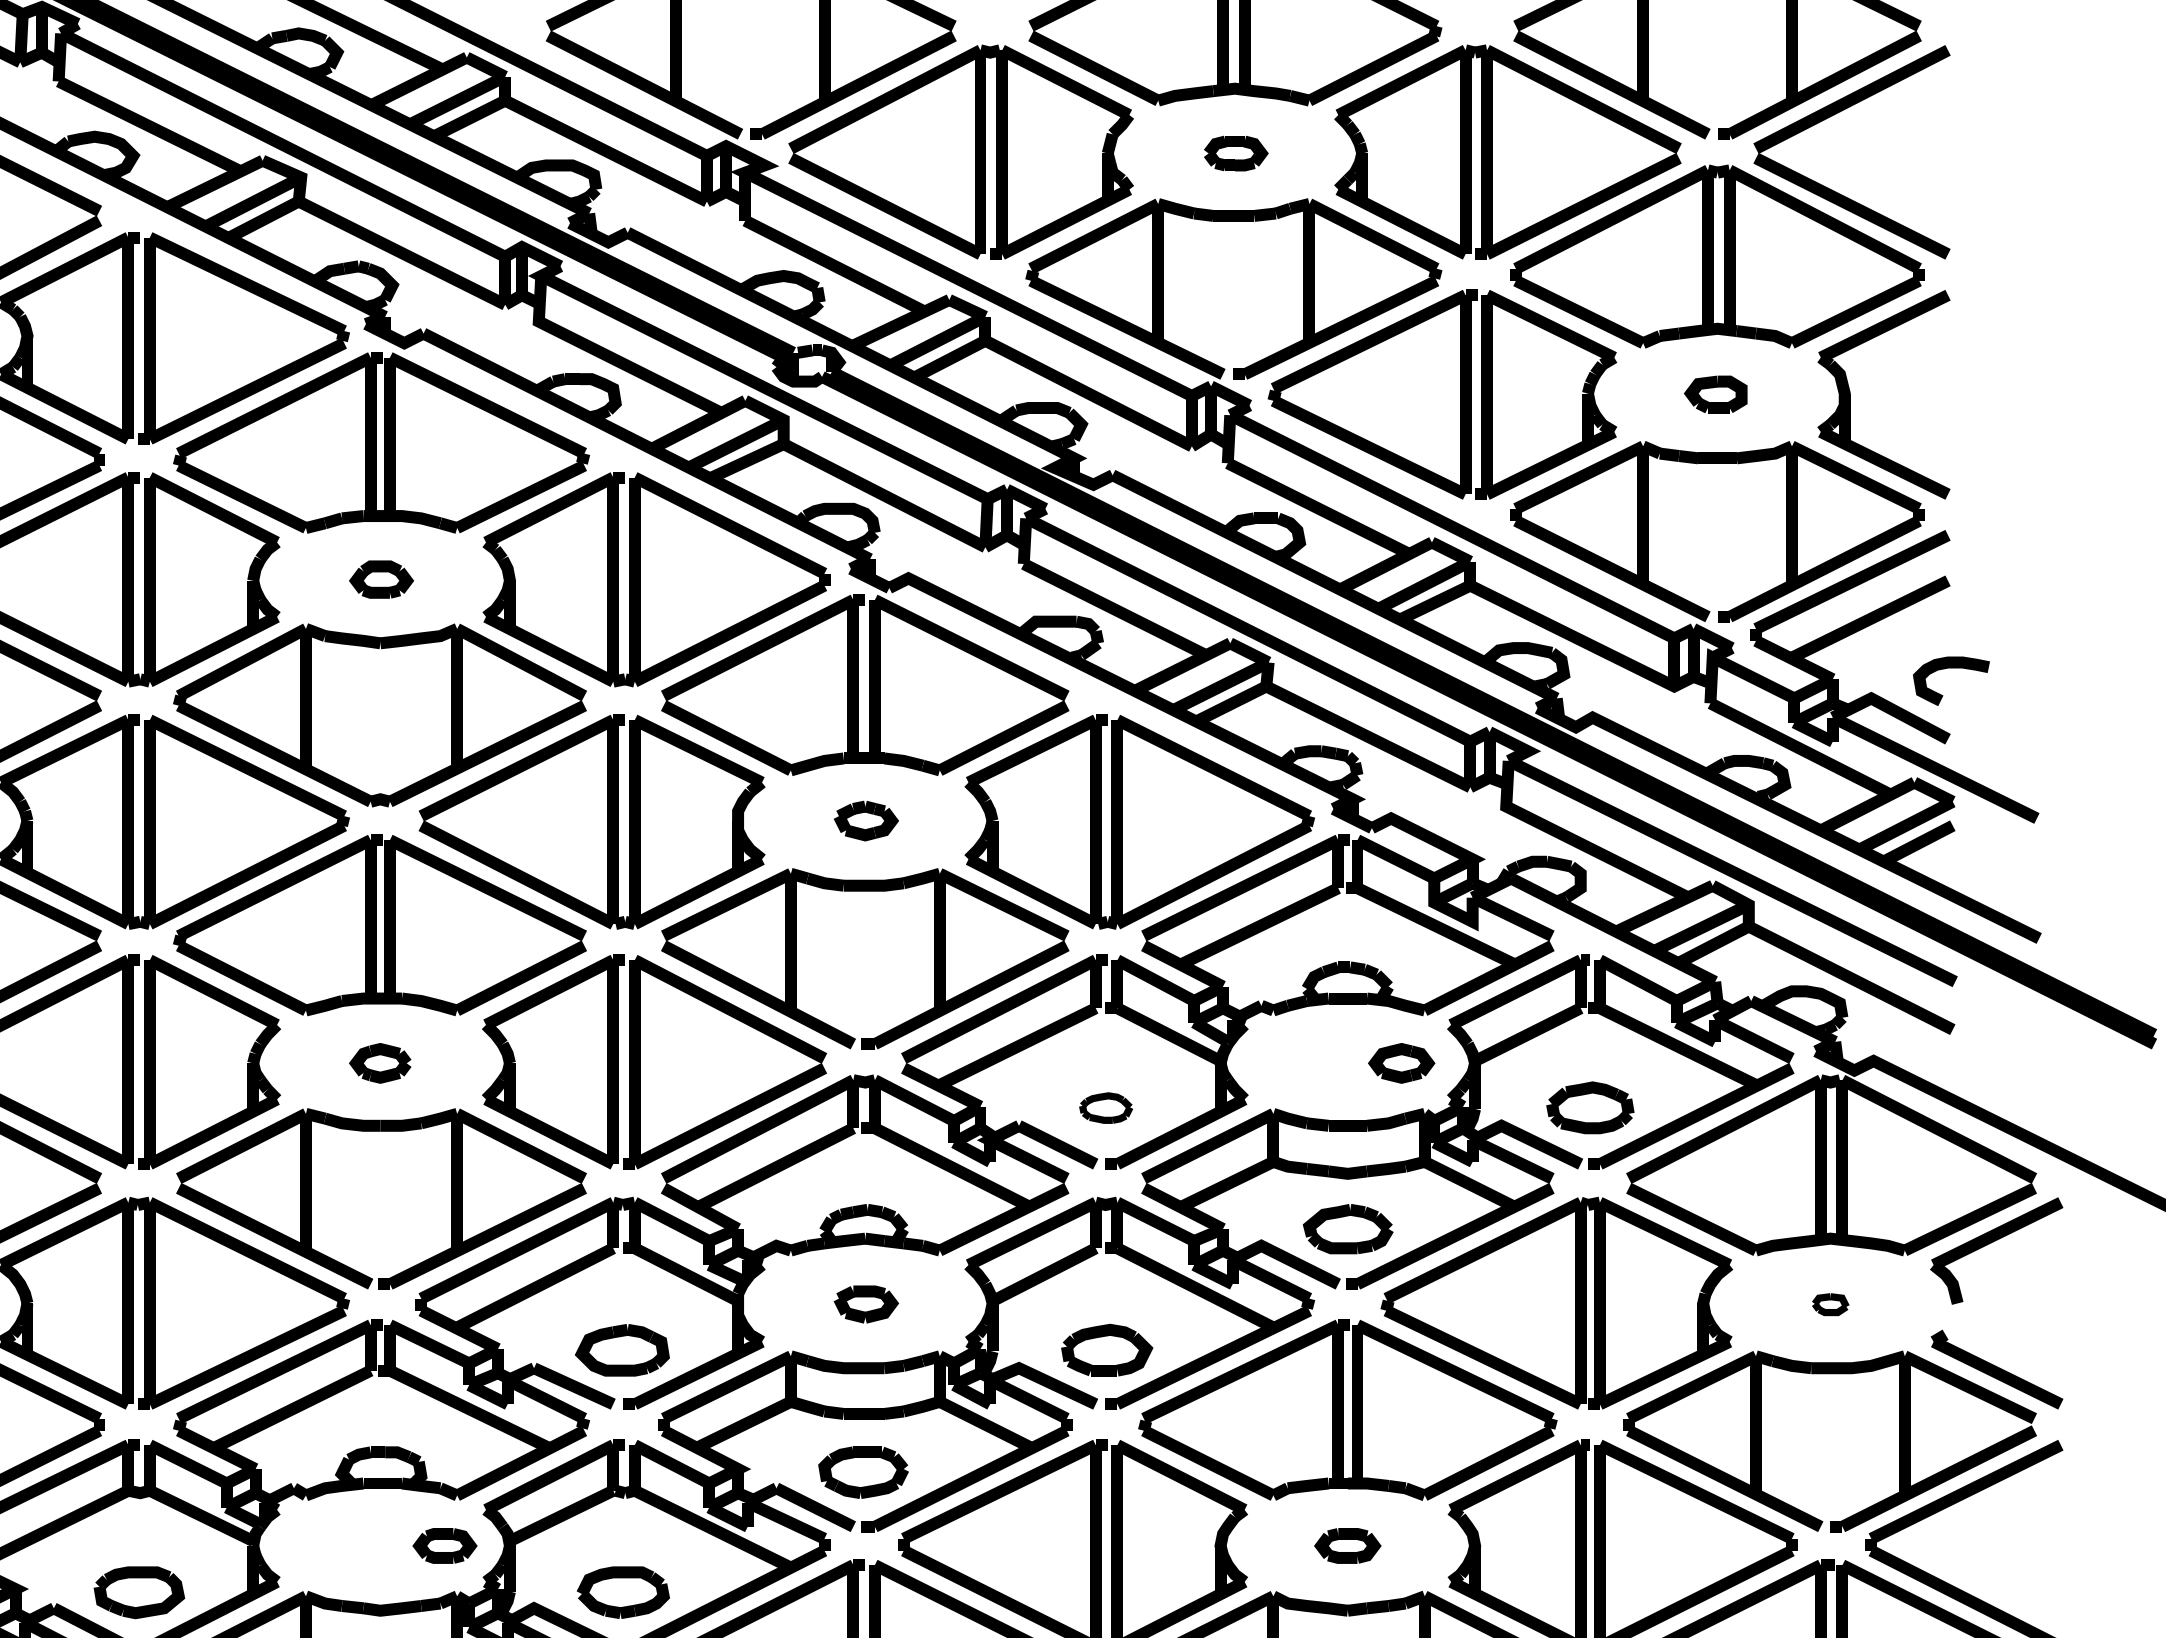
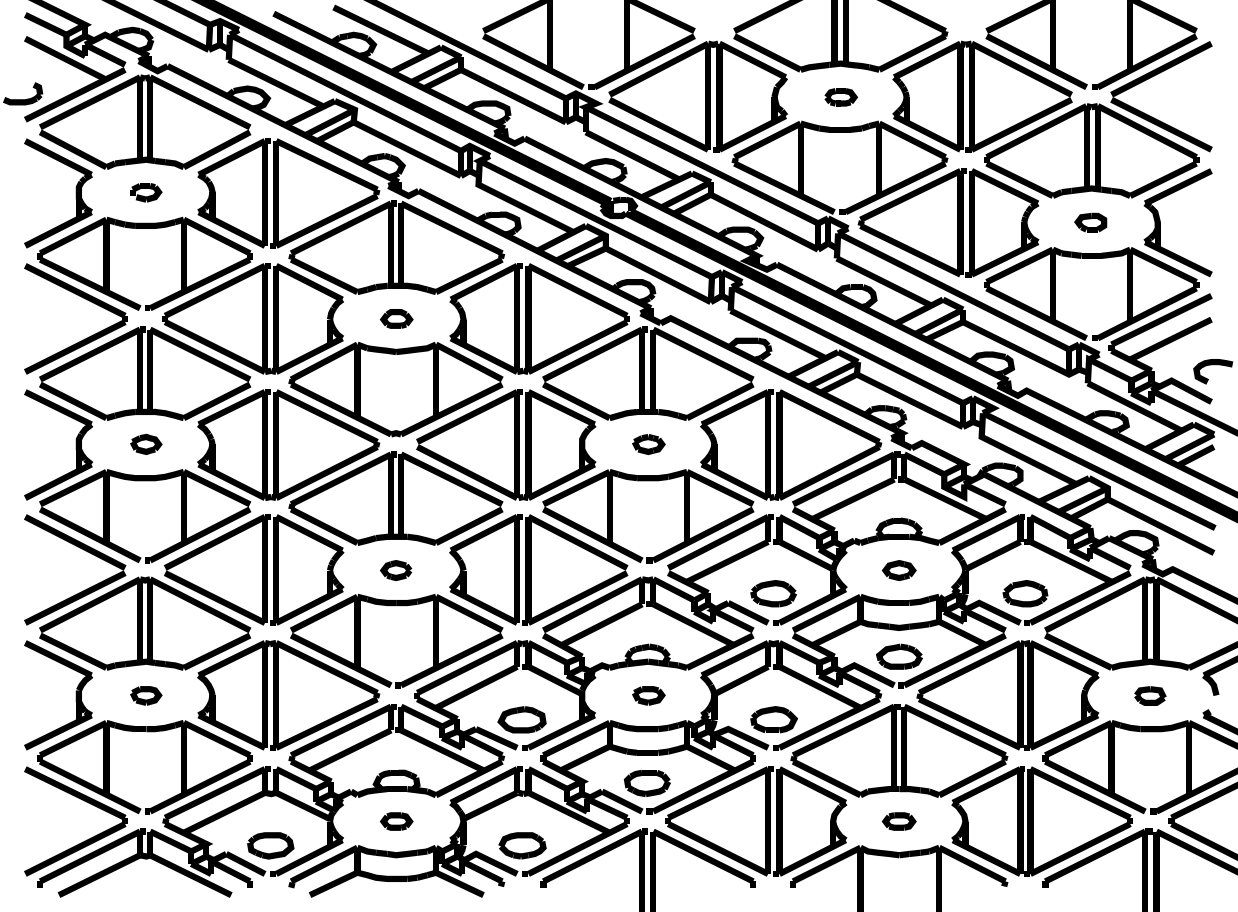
part: (1400, 1063) -> (898, 570), moved
part: (1105, 1107) -> (773, 593), size x1.67
part: (1830, 1303) -> (1150, 695), size x1.67
part: (444, 1545) -> (396, 821), moved

